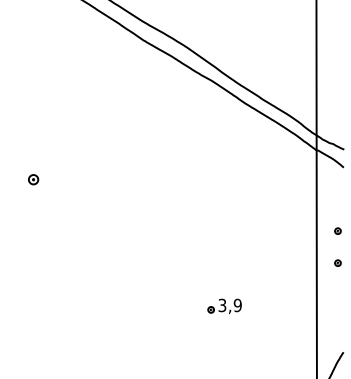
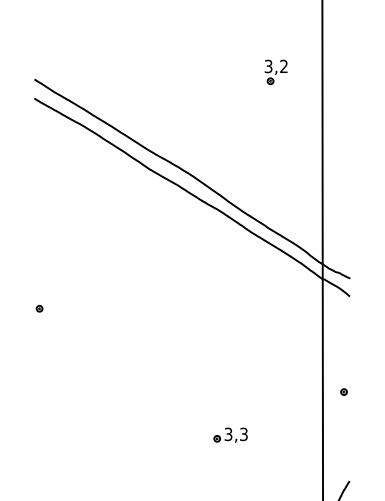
part: (33, 179) -> (39, 308), size x0.62
part: (337, 230) -> (343, 359), removed
text: (237, 304) -> (243, 433), 3,9 -> 3,3

